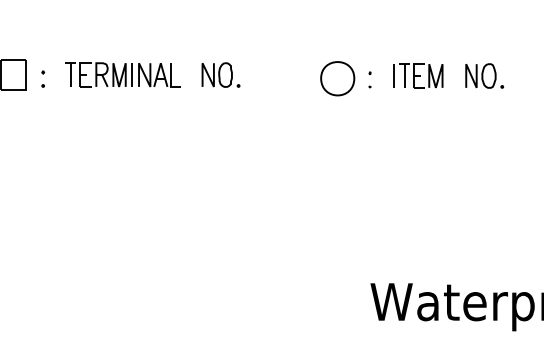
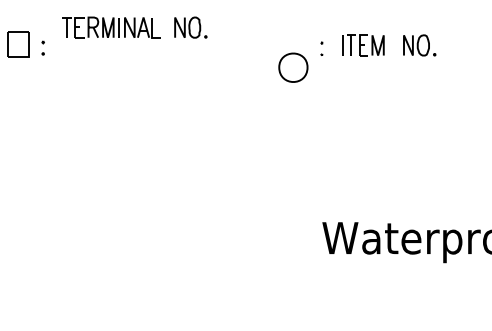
part: (123, 74) -> (111, 27), moved
part: (220, 74) -> (190, 27), moved
part: (337, 78) -> (293, 67), moved

